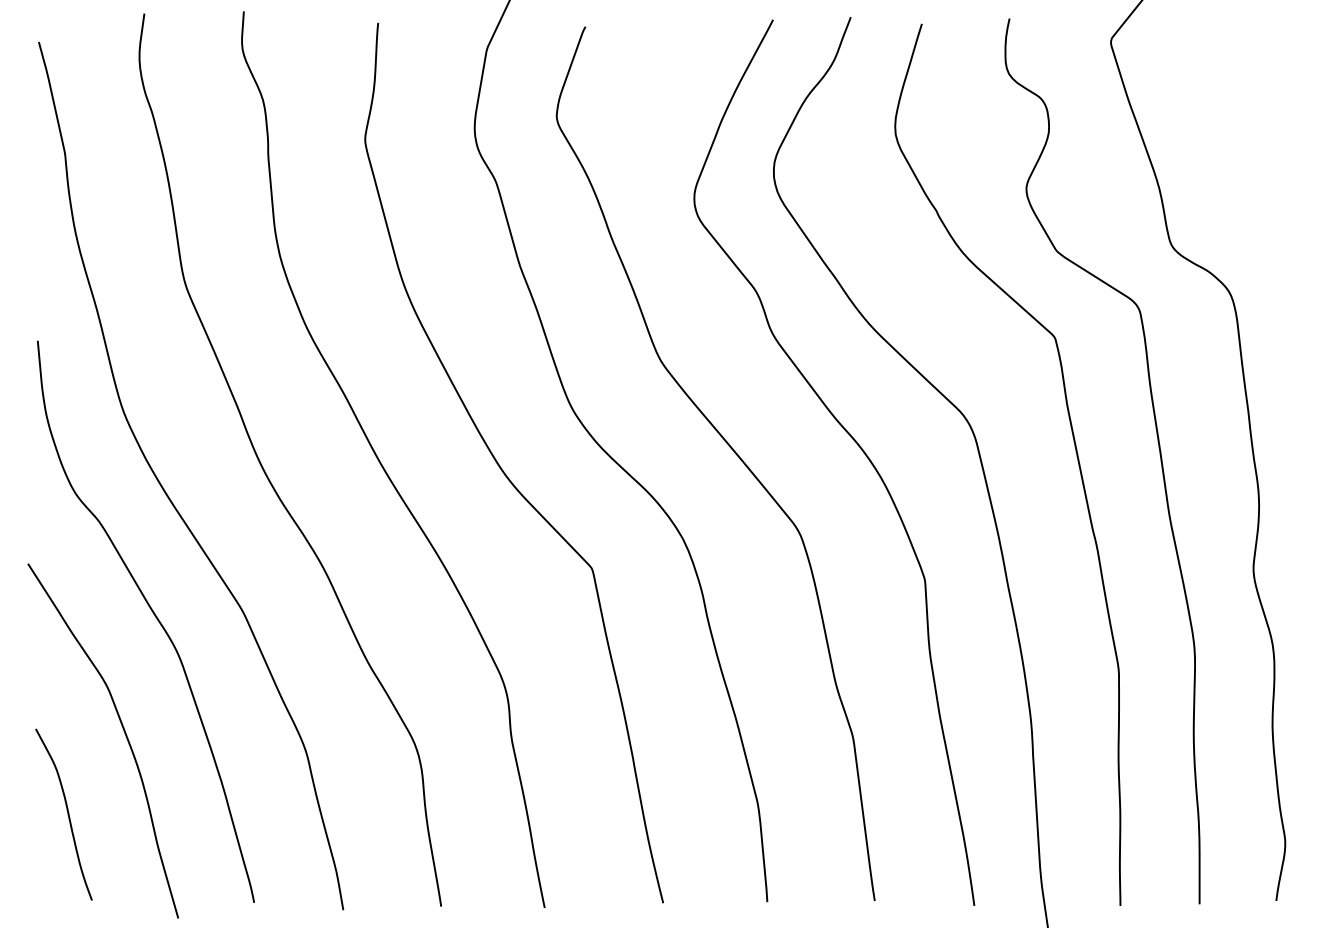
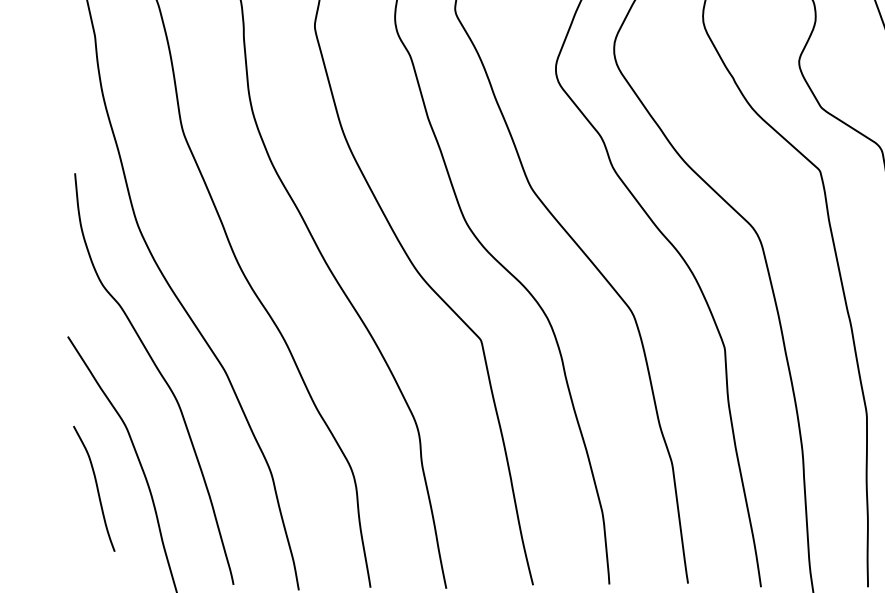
curve: (67, 814) -> (96, 488), moved

